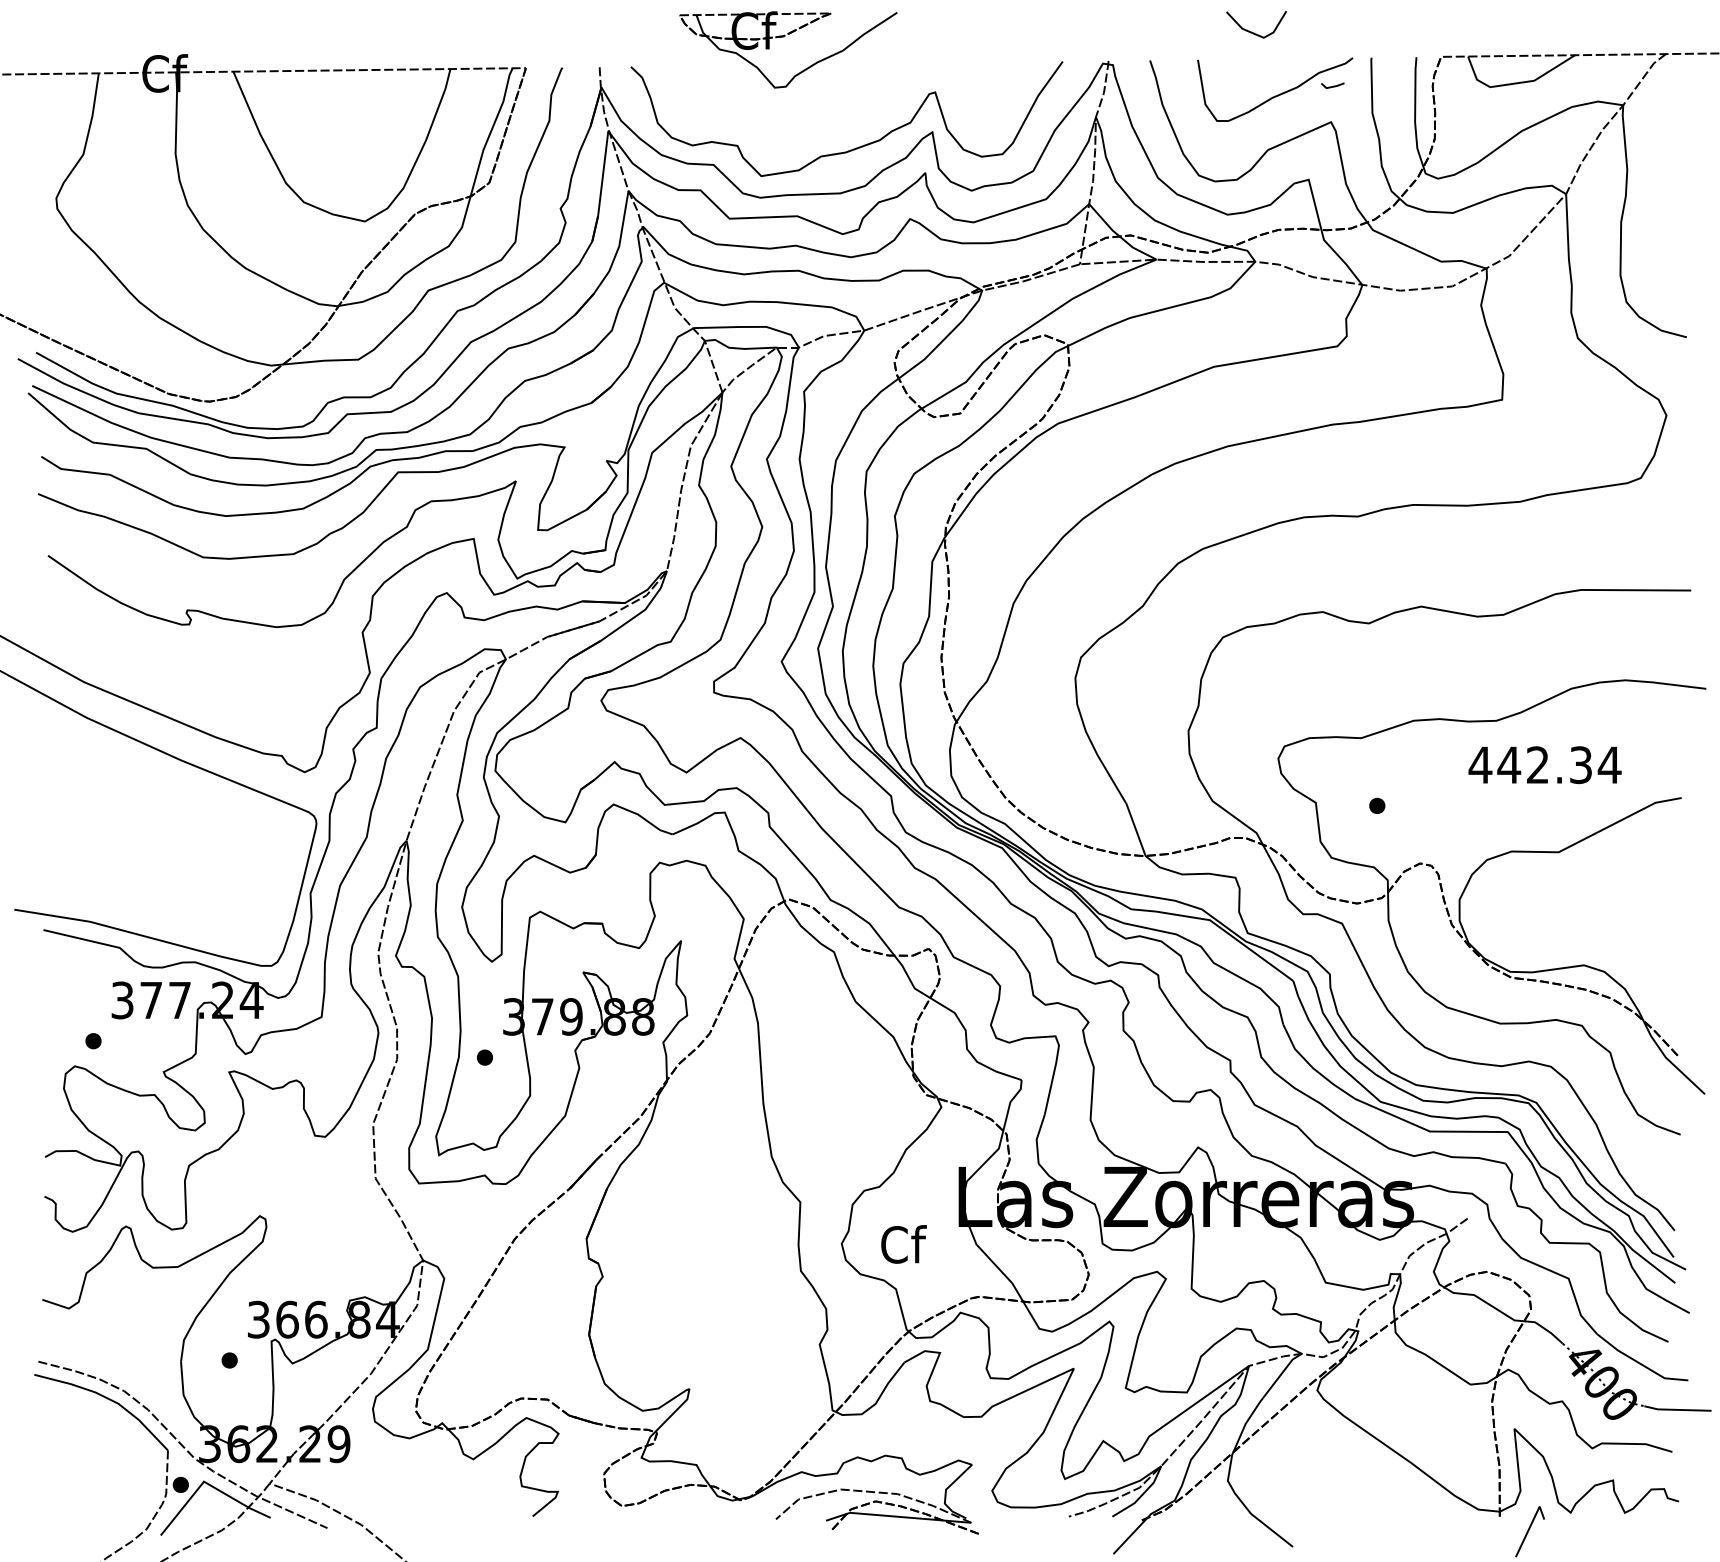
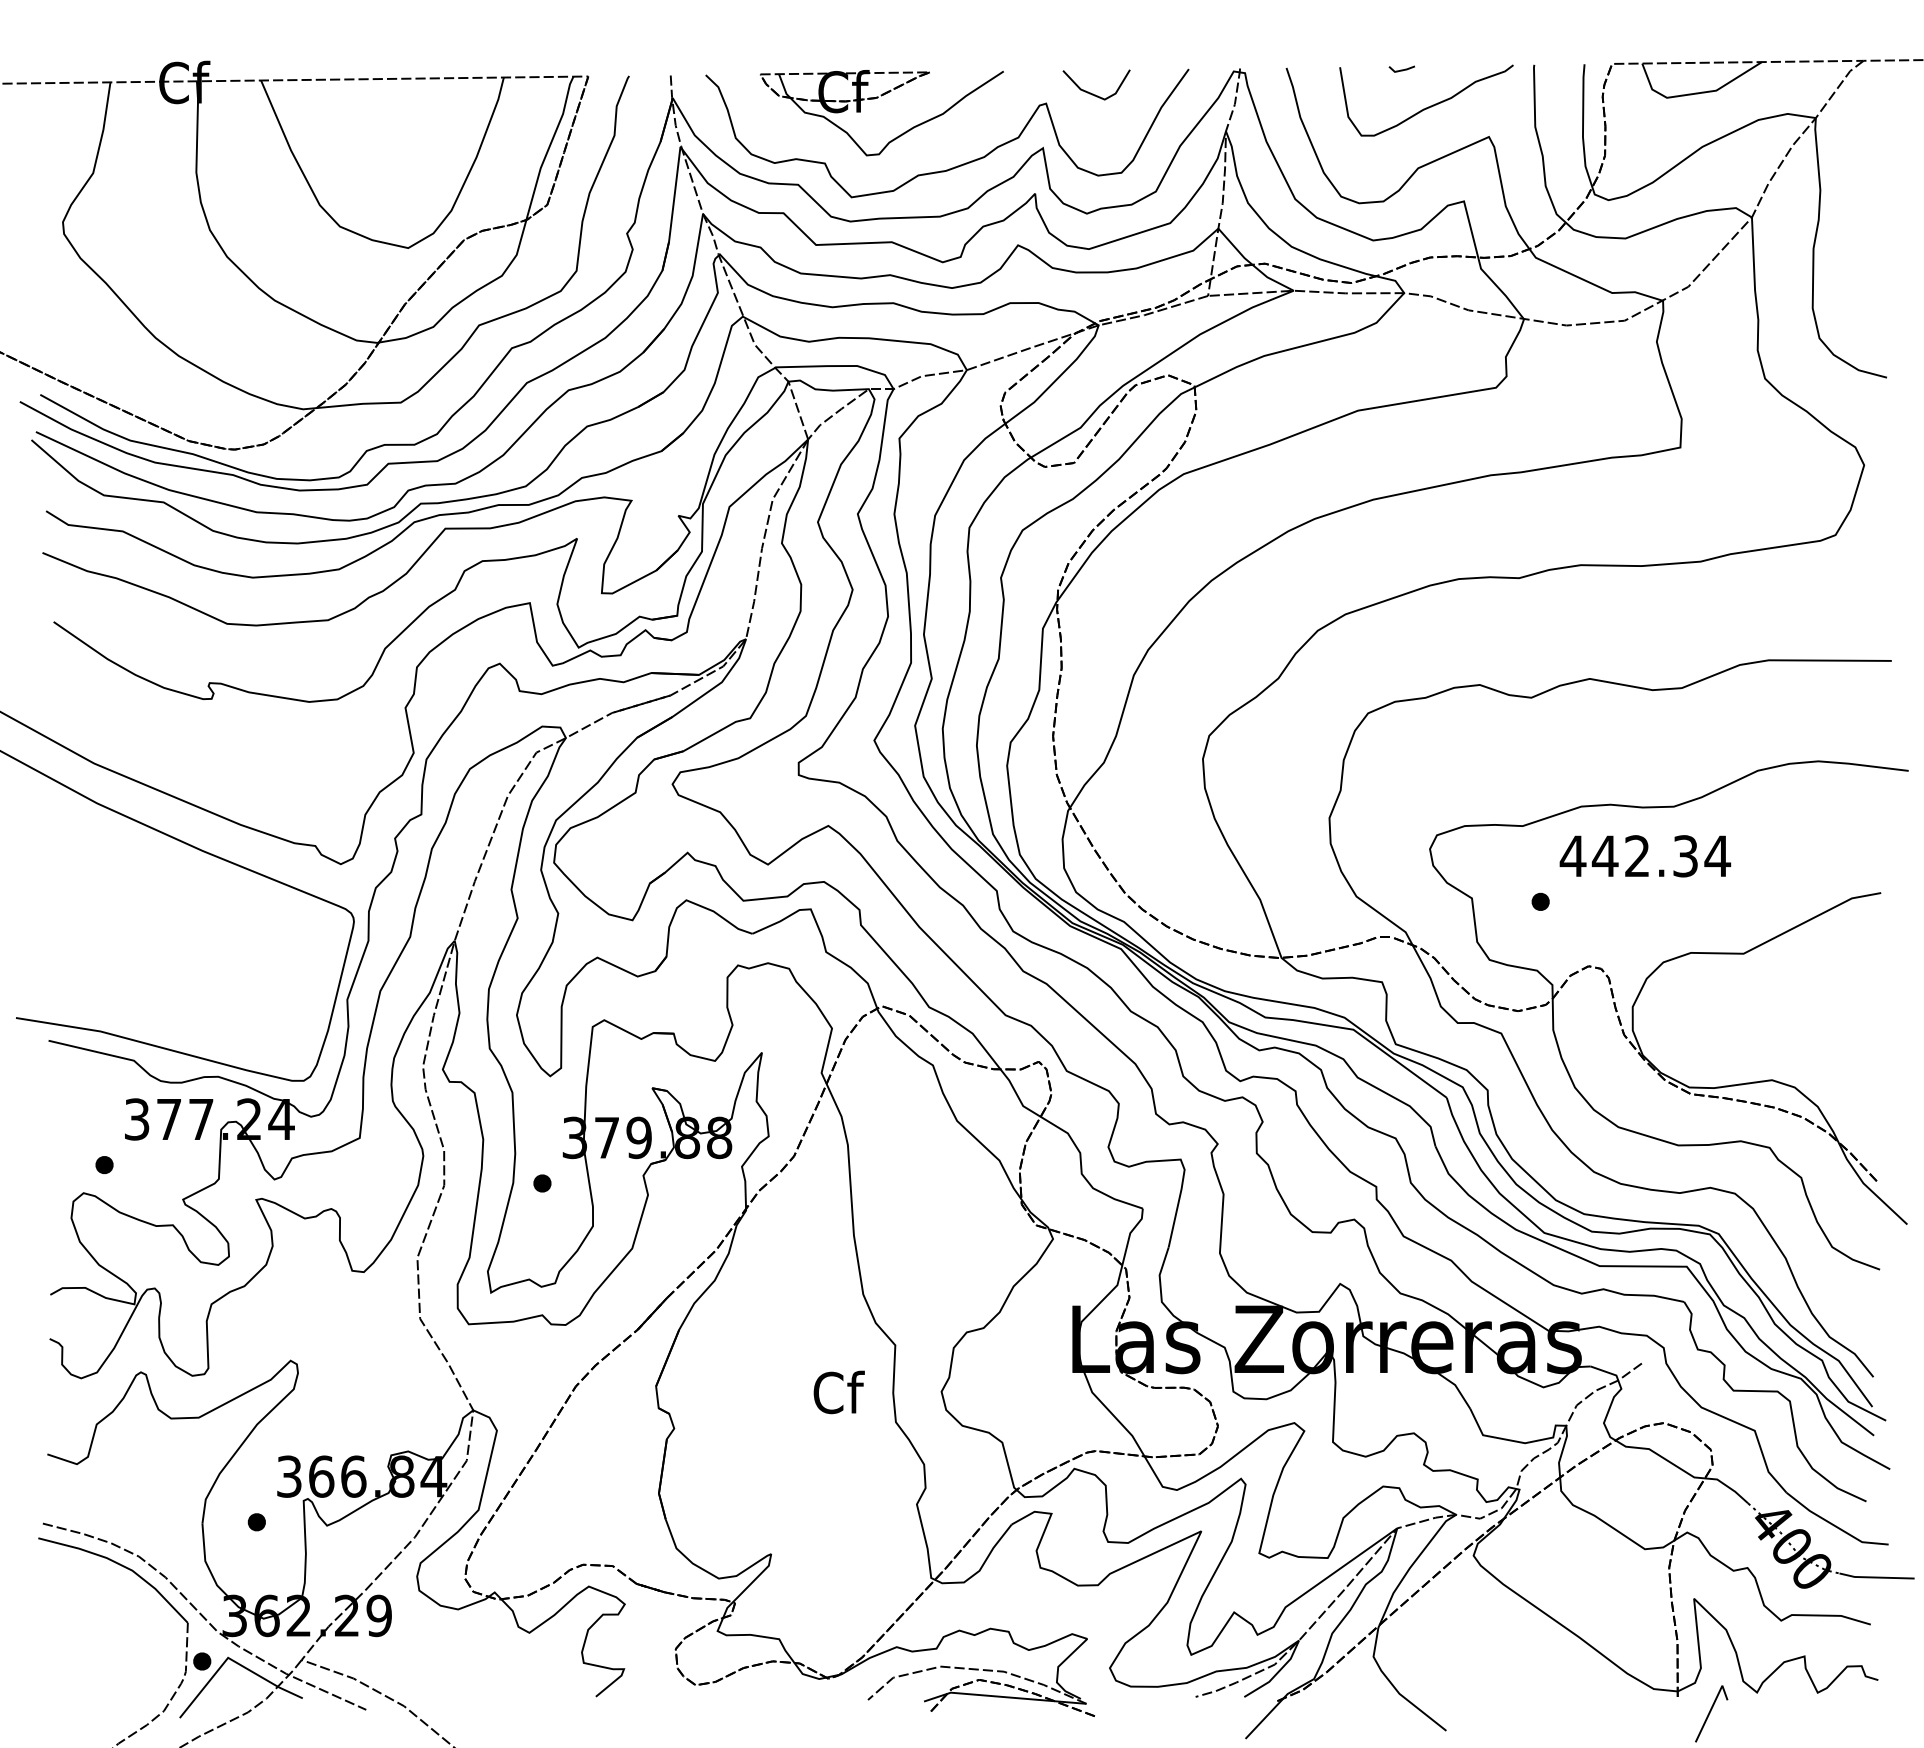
line: (1253, 32) -> (1093, 93), moved
part: (784, 36) -> (877, 98), moved
line: (1332, 85) -> (1401, 69), moved
text: (1545, 765) -> (1645, 856), moved
text: (903, 1244) -> (838, 1392), moved

